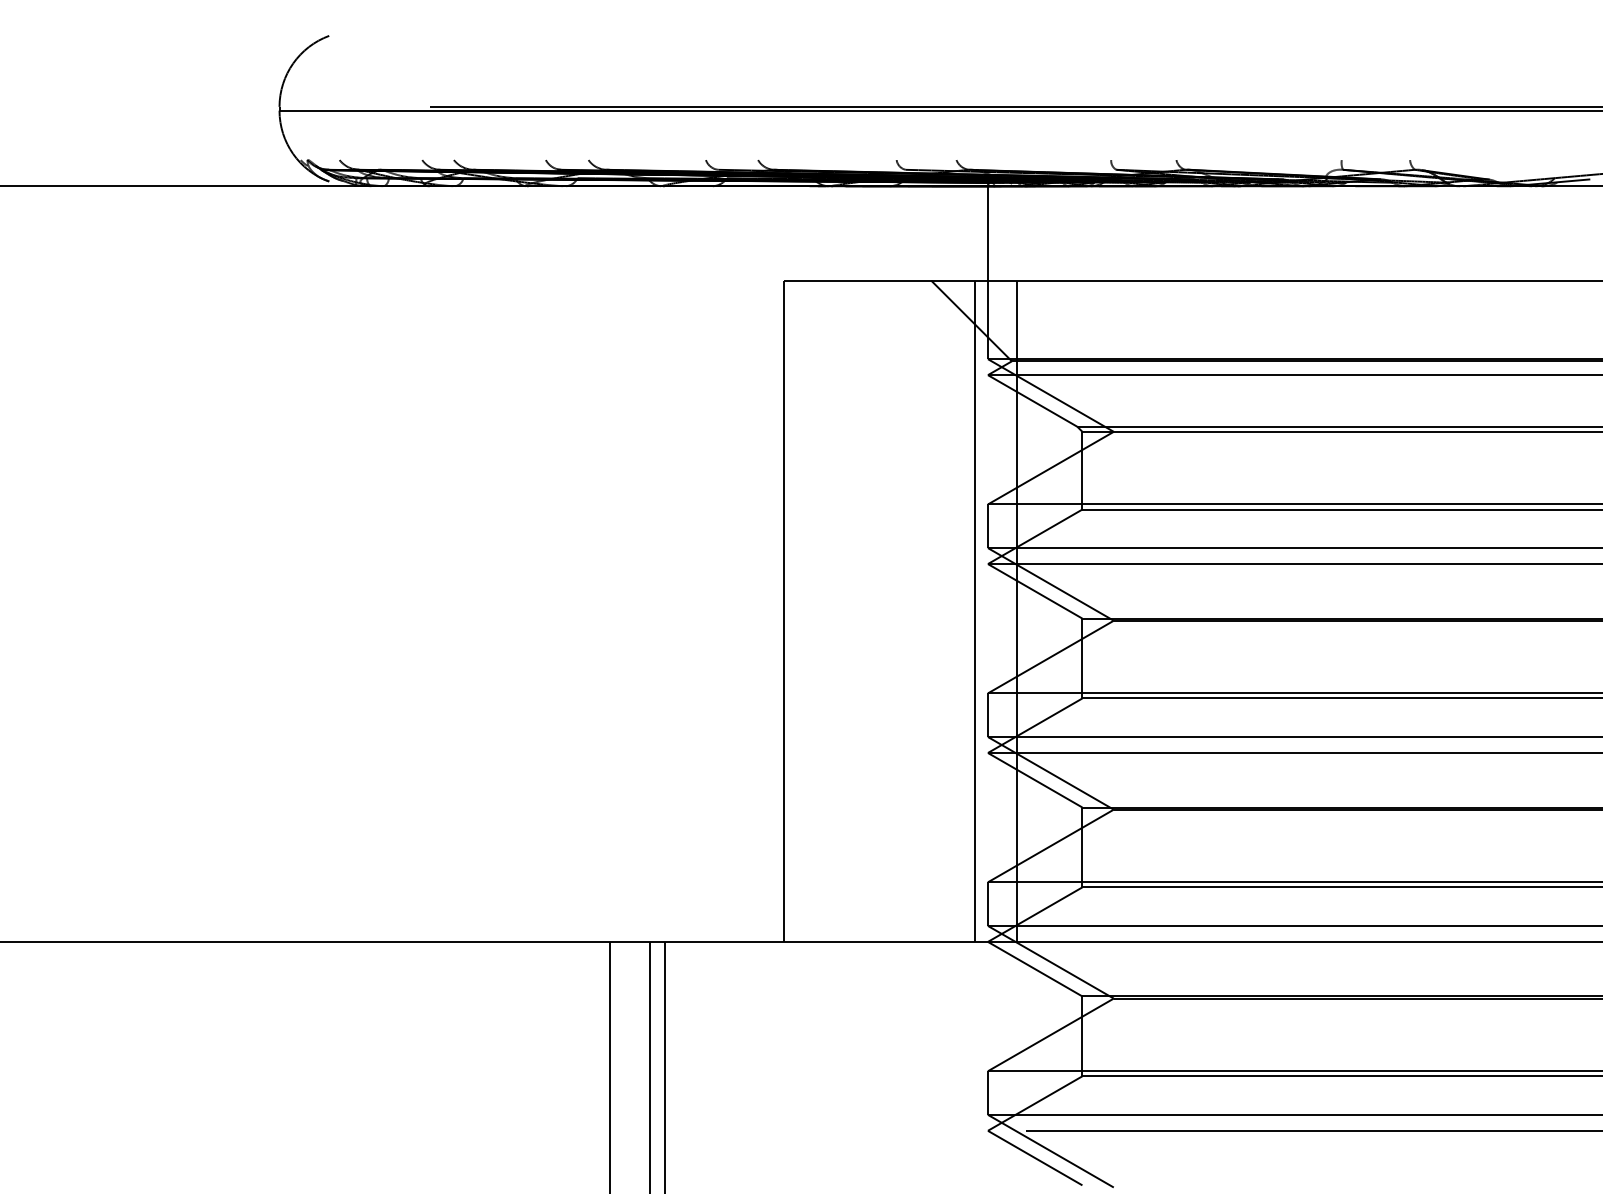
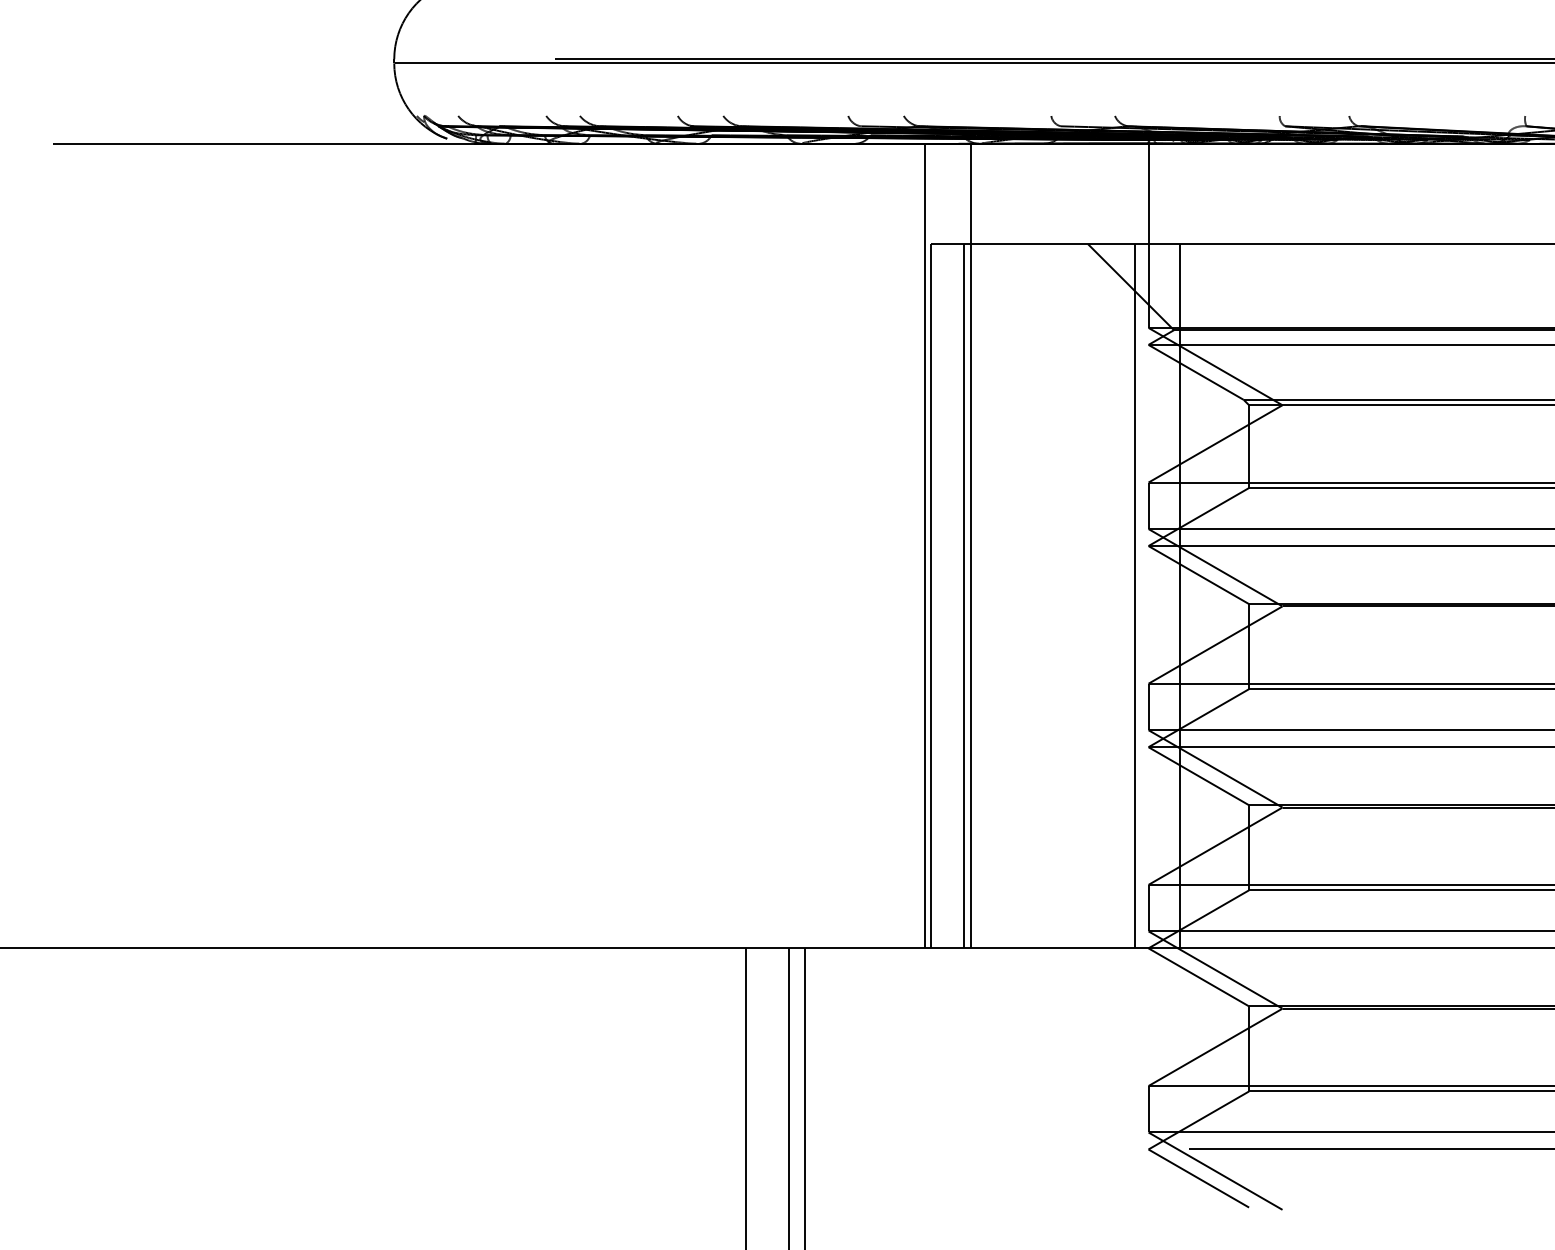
line: (778, 563) -> (925, 545), added
line: (820, 563) -> (970, 545), added
line: (814, 610) -> (963, 595), added

